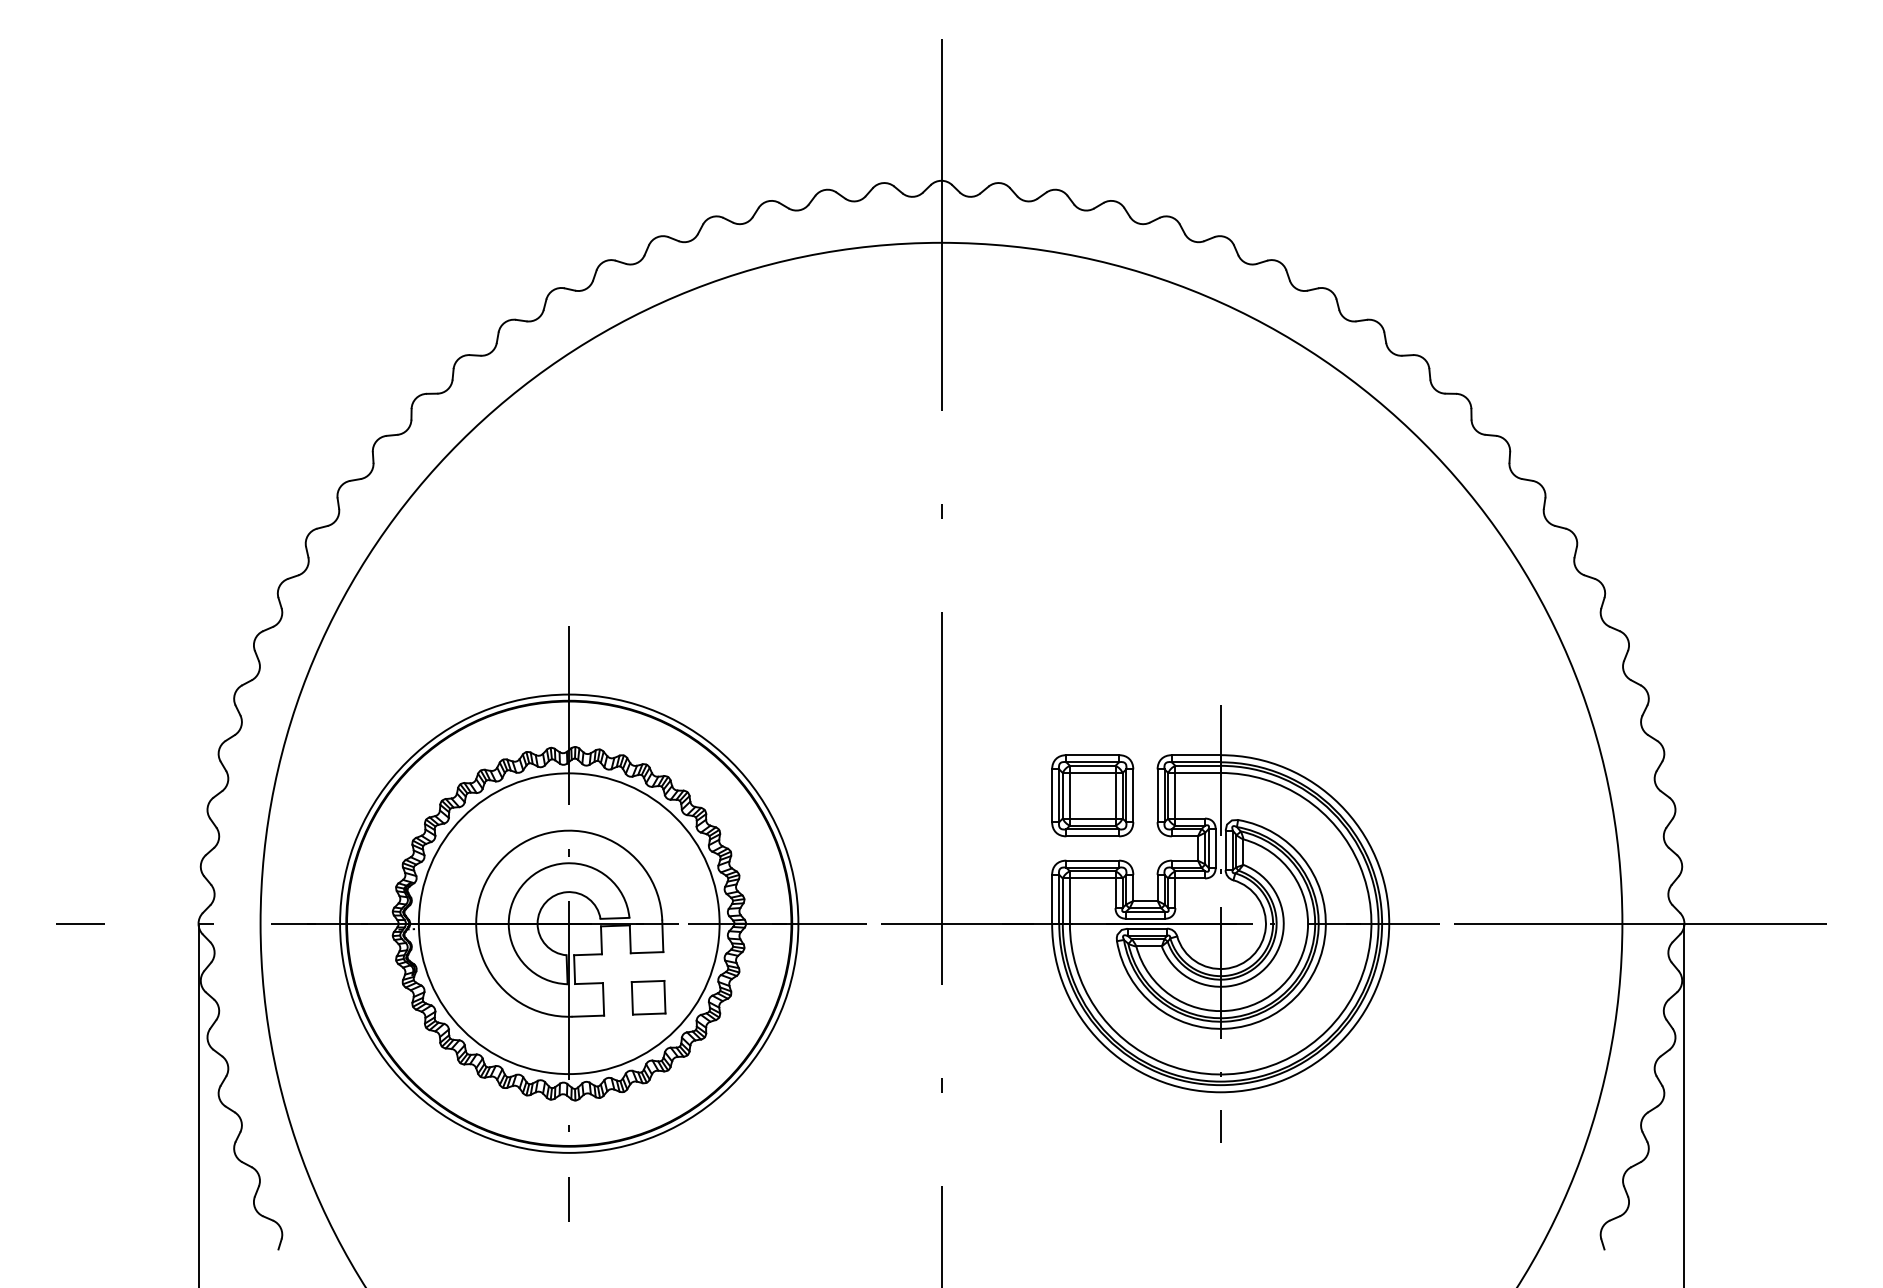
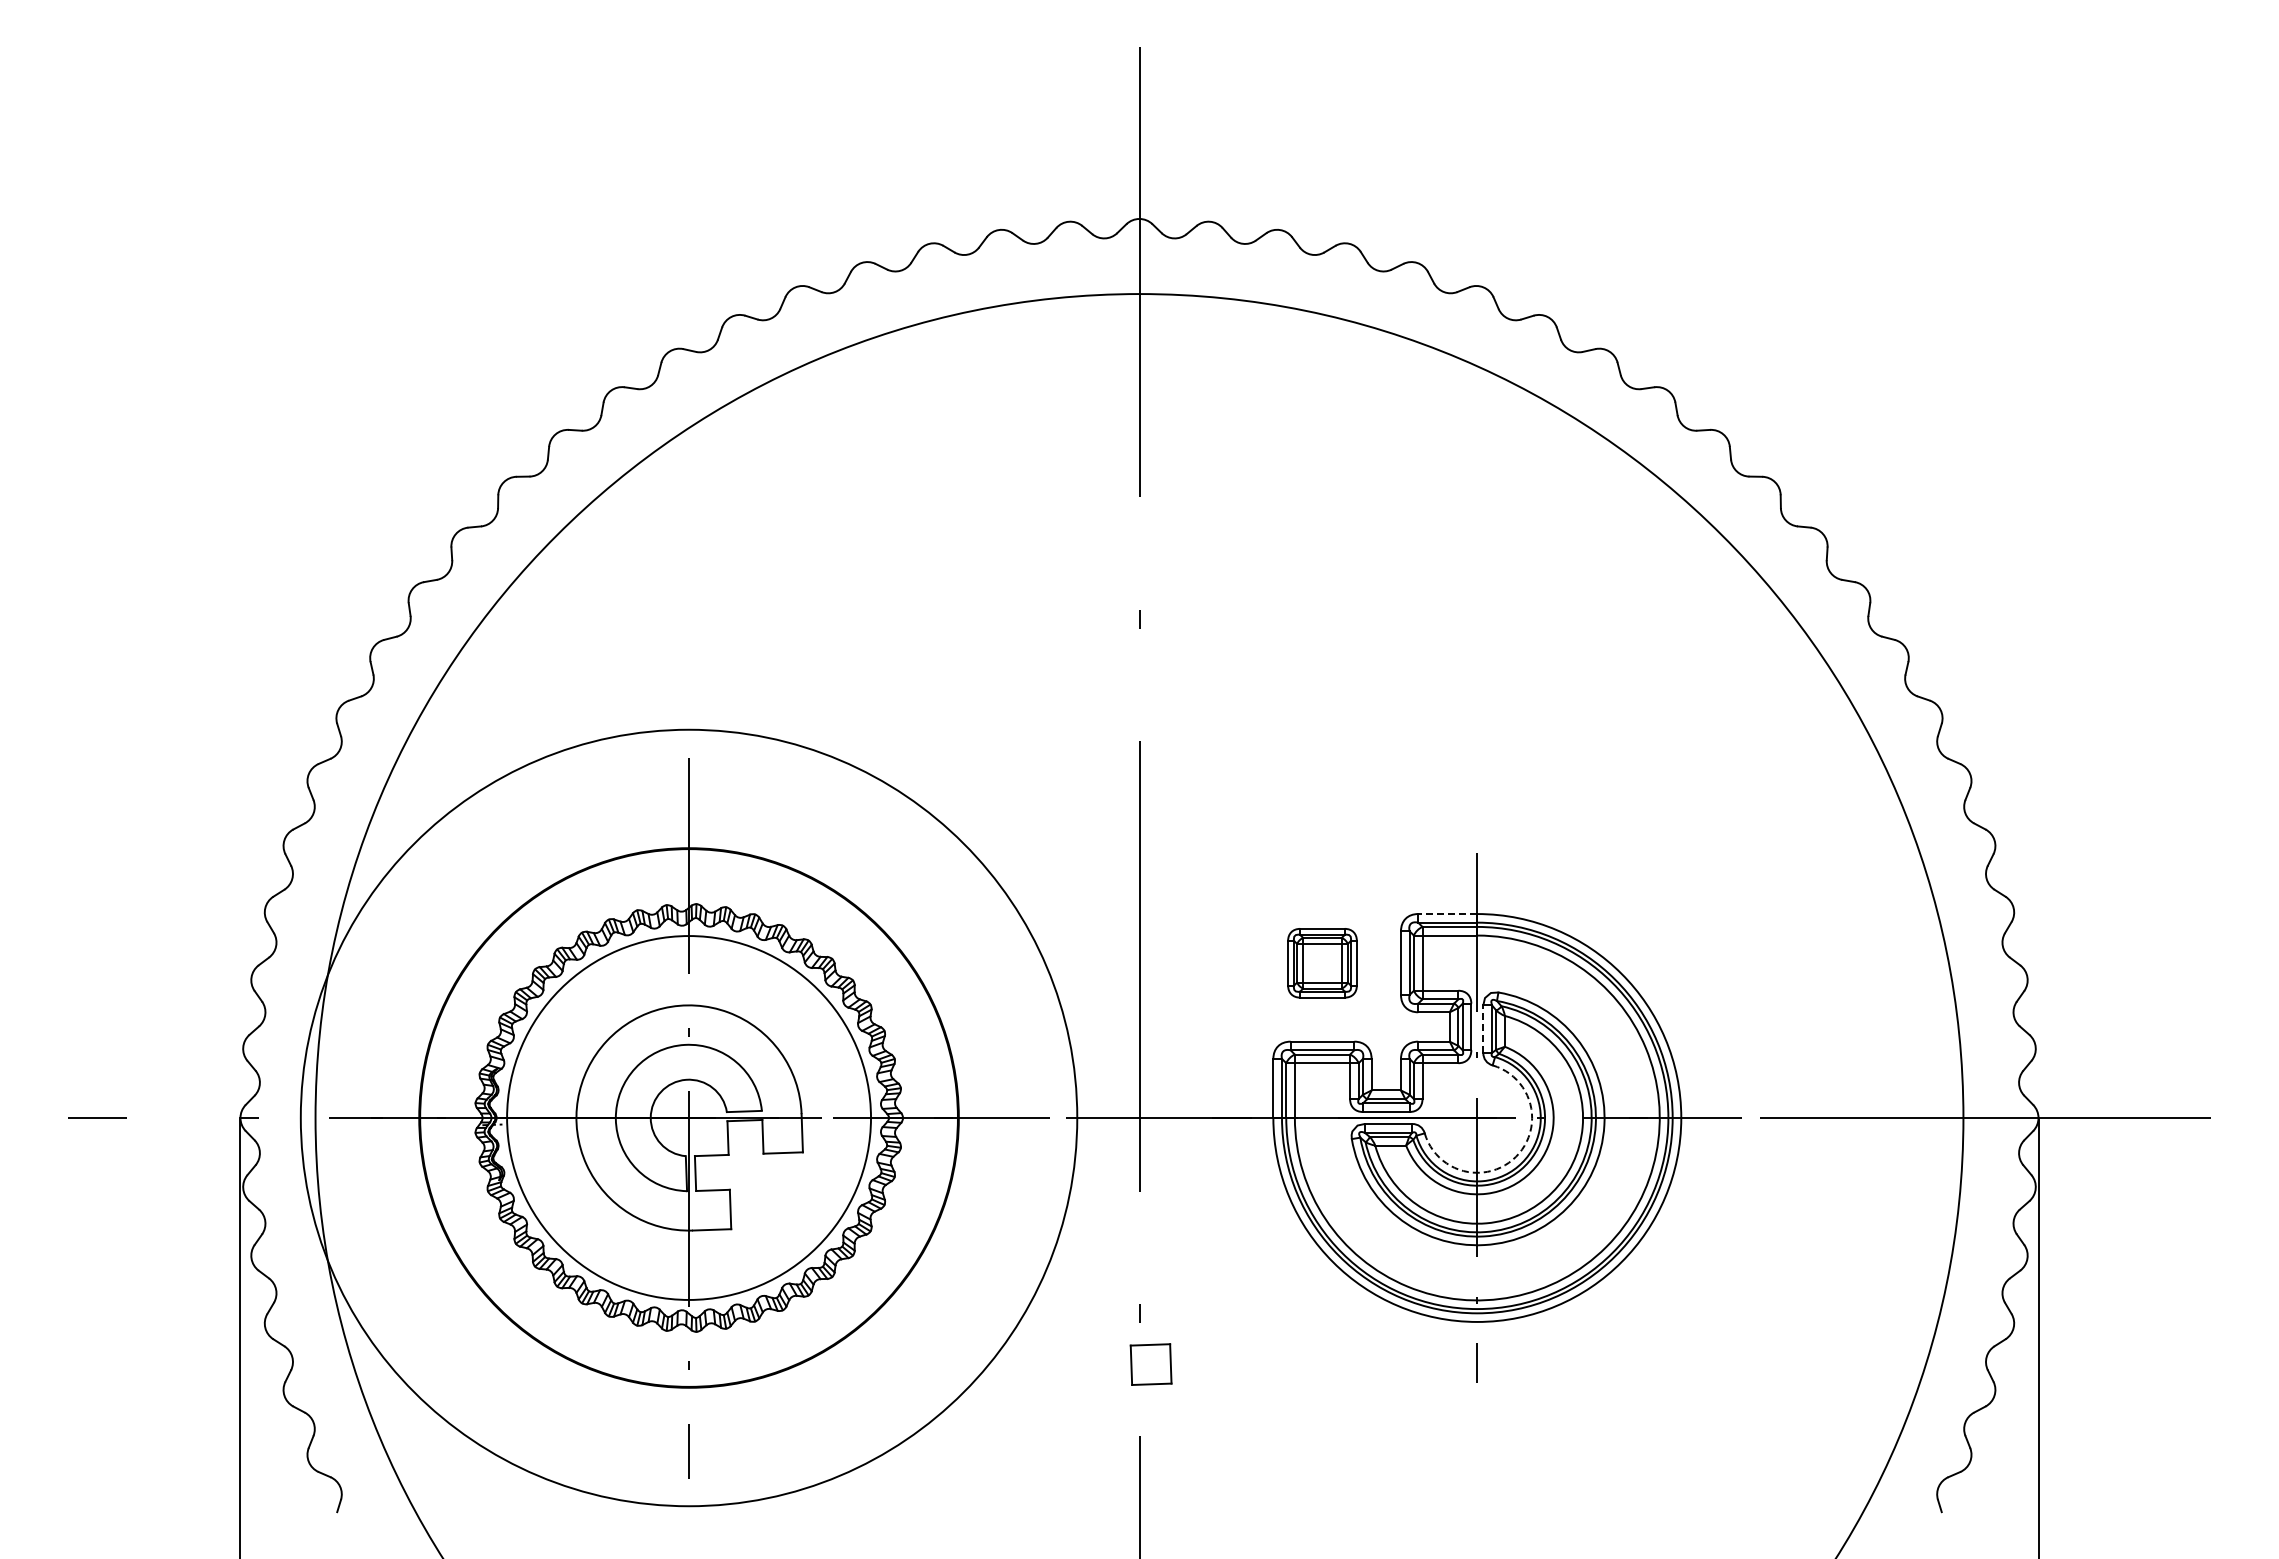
line: (1196, 755) -> (1447, 914), solid -> dashed
part: (1092, 796) -> (1322, 963), size x0.7
line: (1225, 850) -> (1483, 1029), solid -> dashed
circle: (568, 923) -> (688, 1117), size x1.4
arc: (1253, 955) -> (1516, 1156), solid -> dashed
part: (648, 997) -> (1150, 1364), moved

